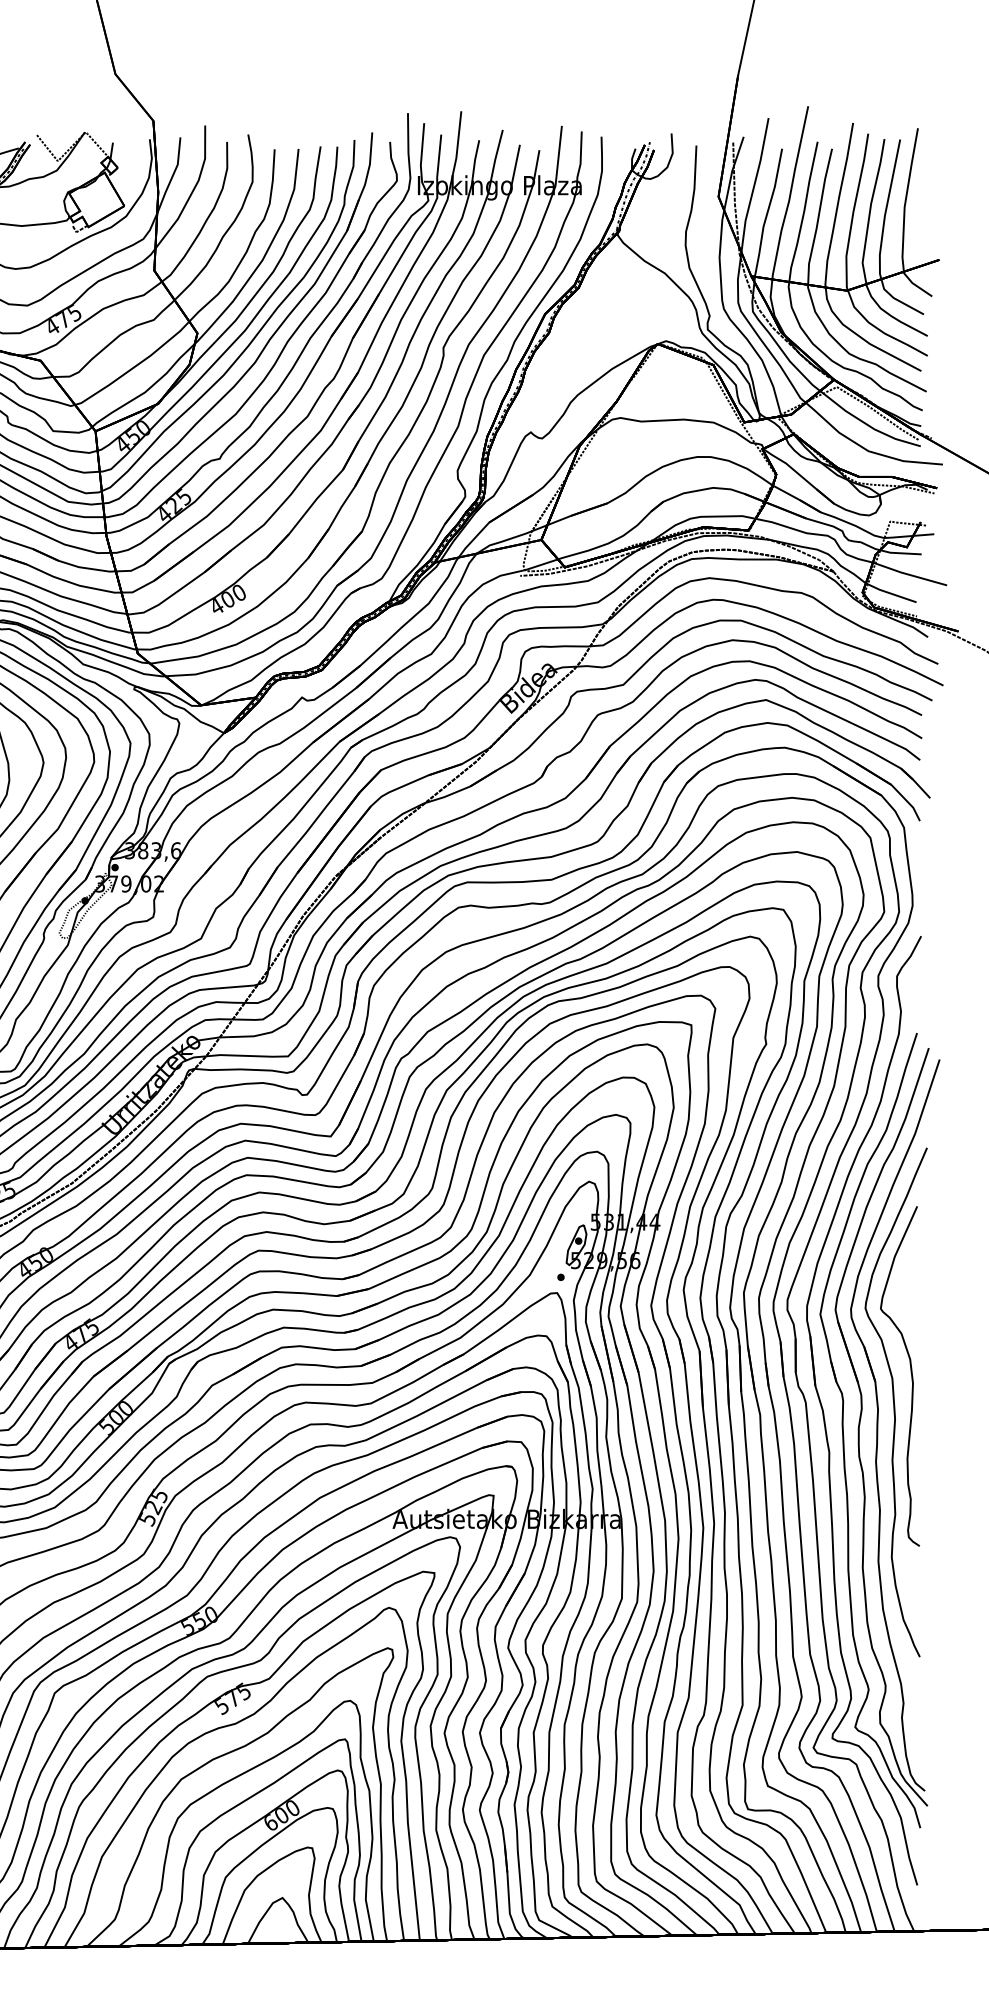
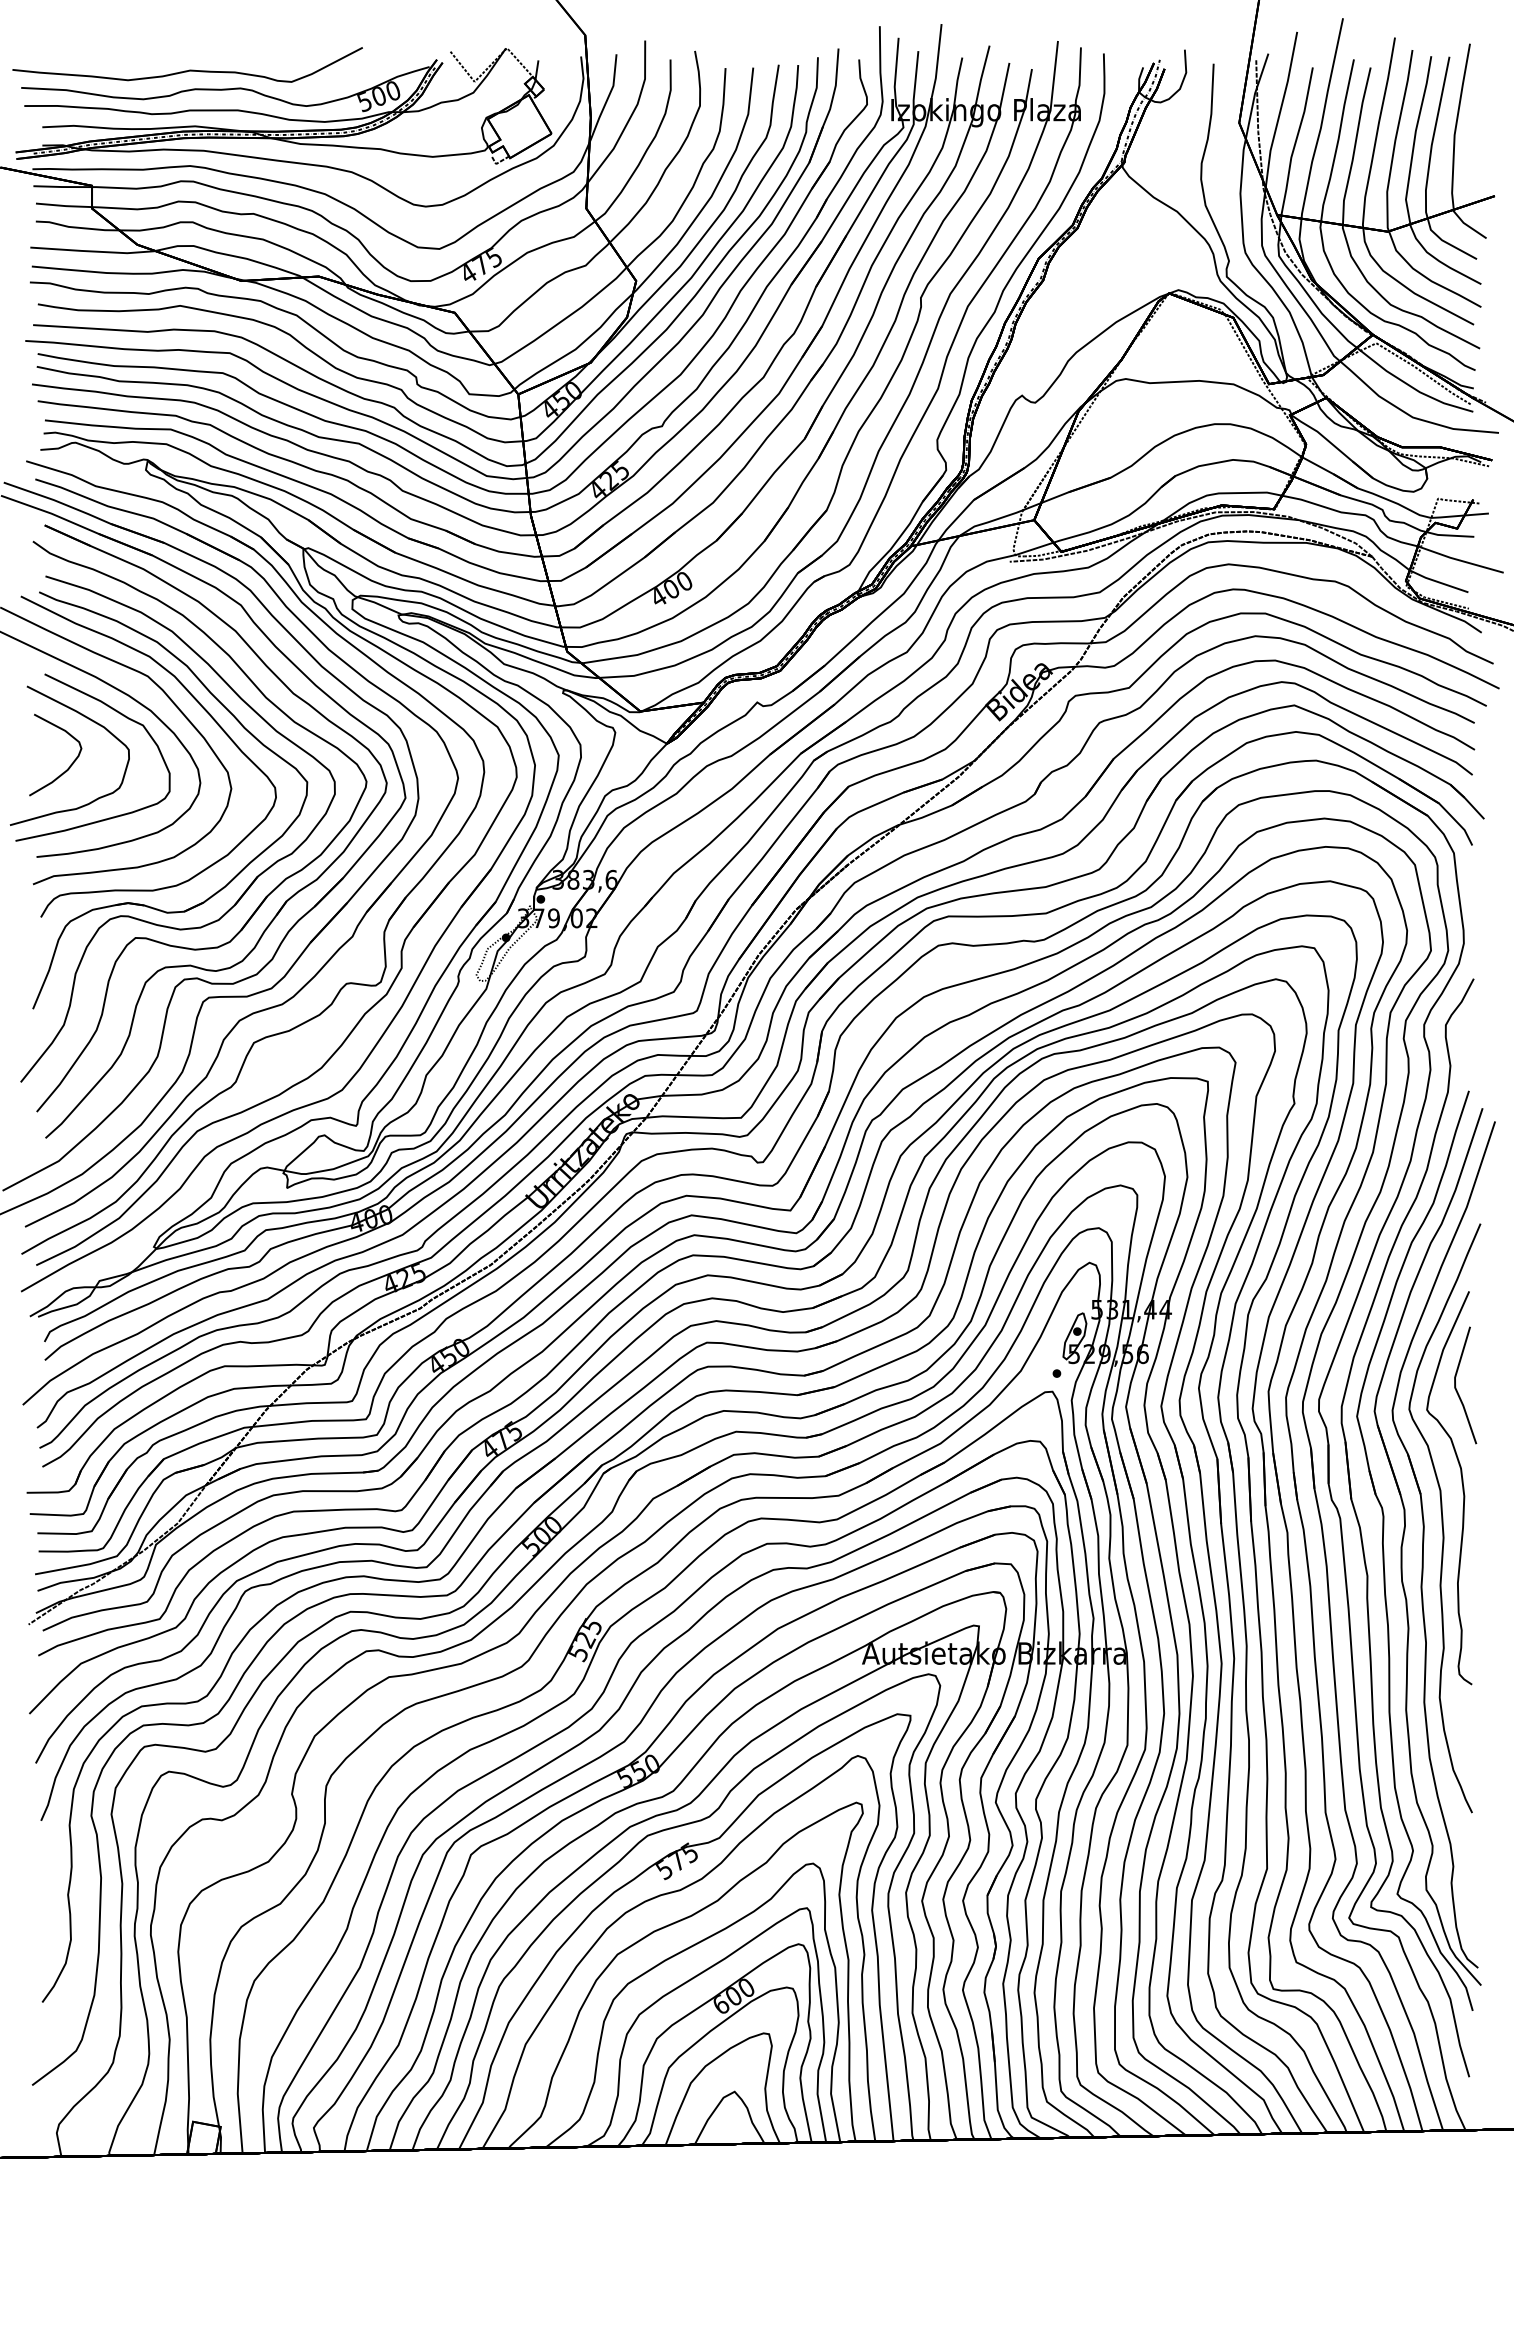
line: (906, 1289) -> (1456, 1387), added

